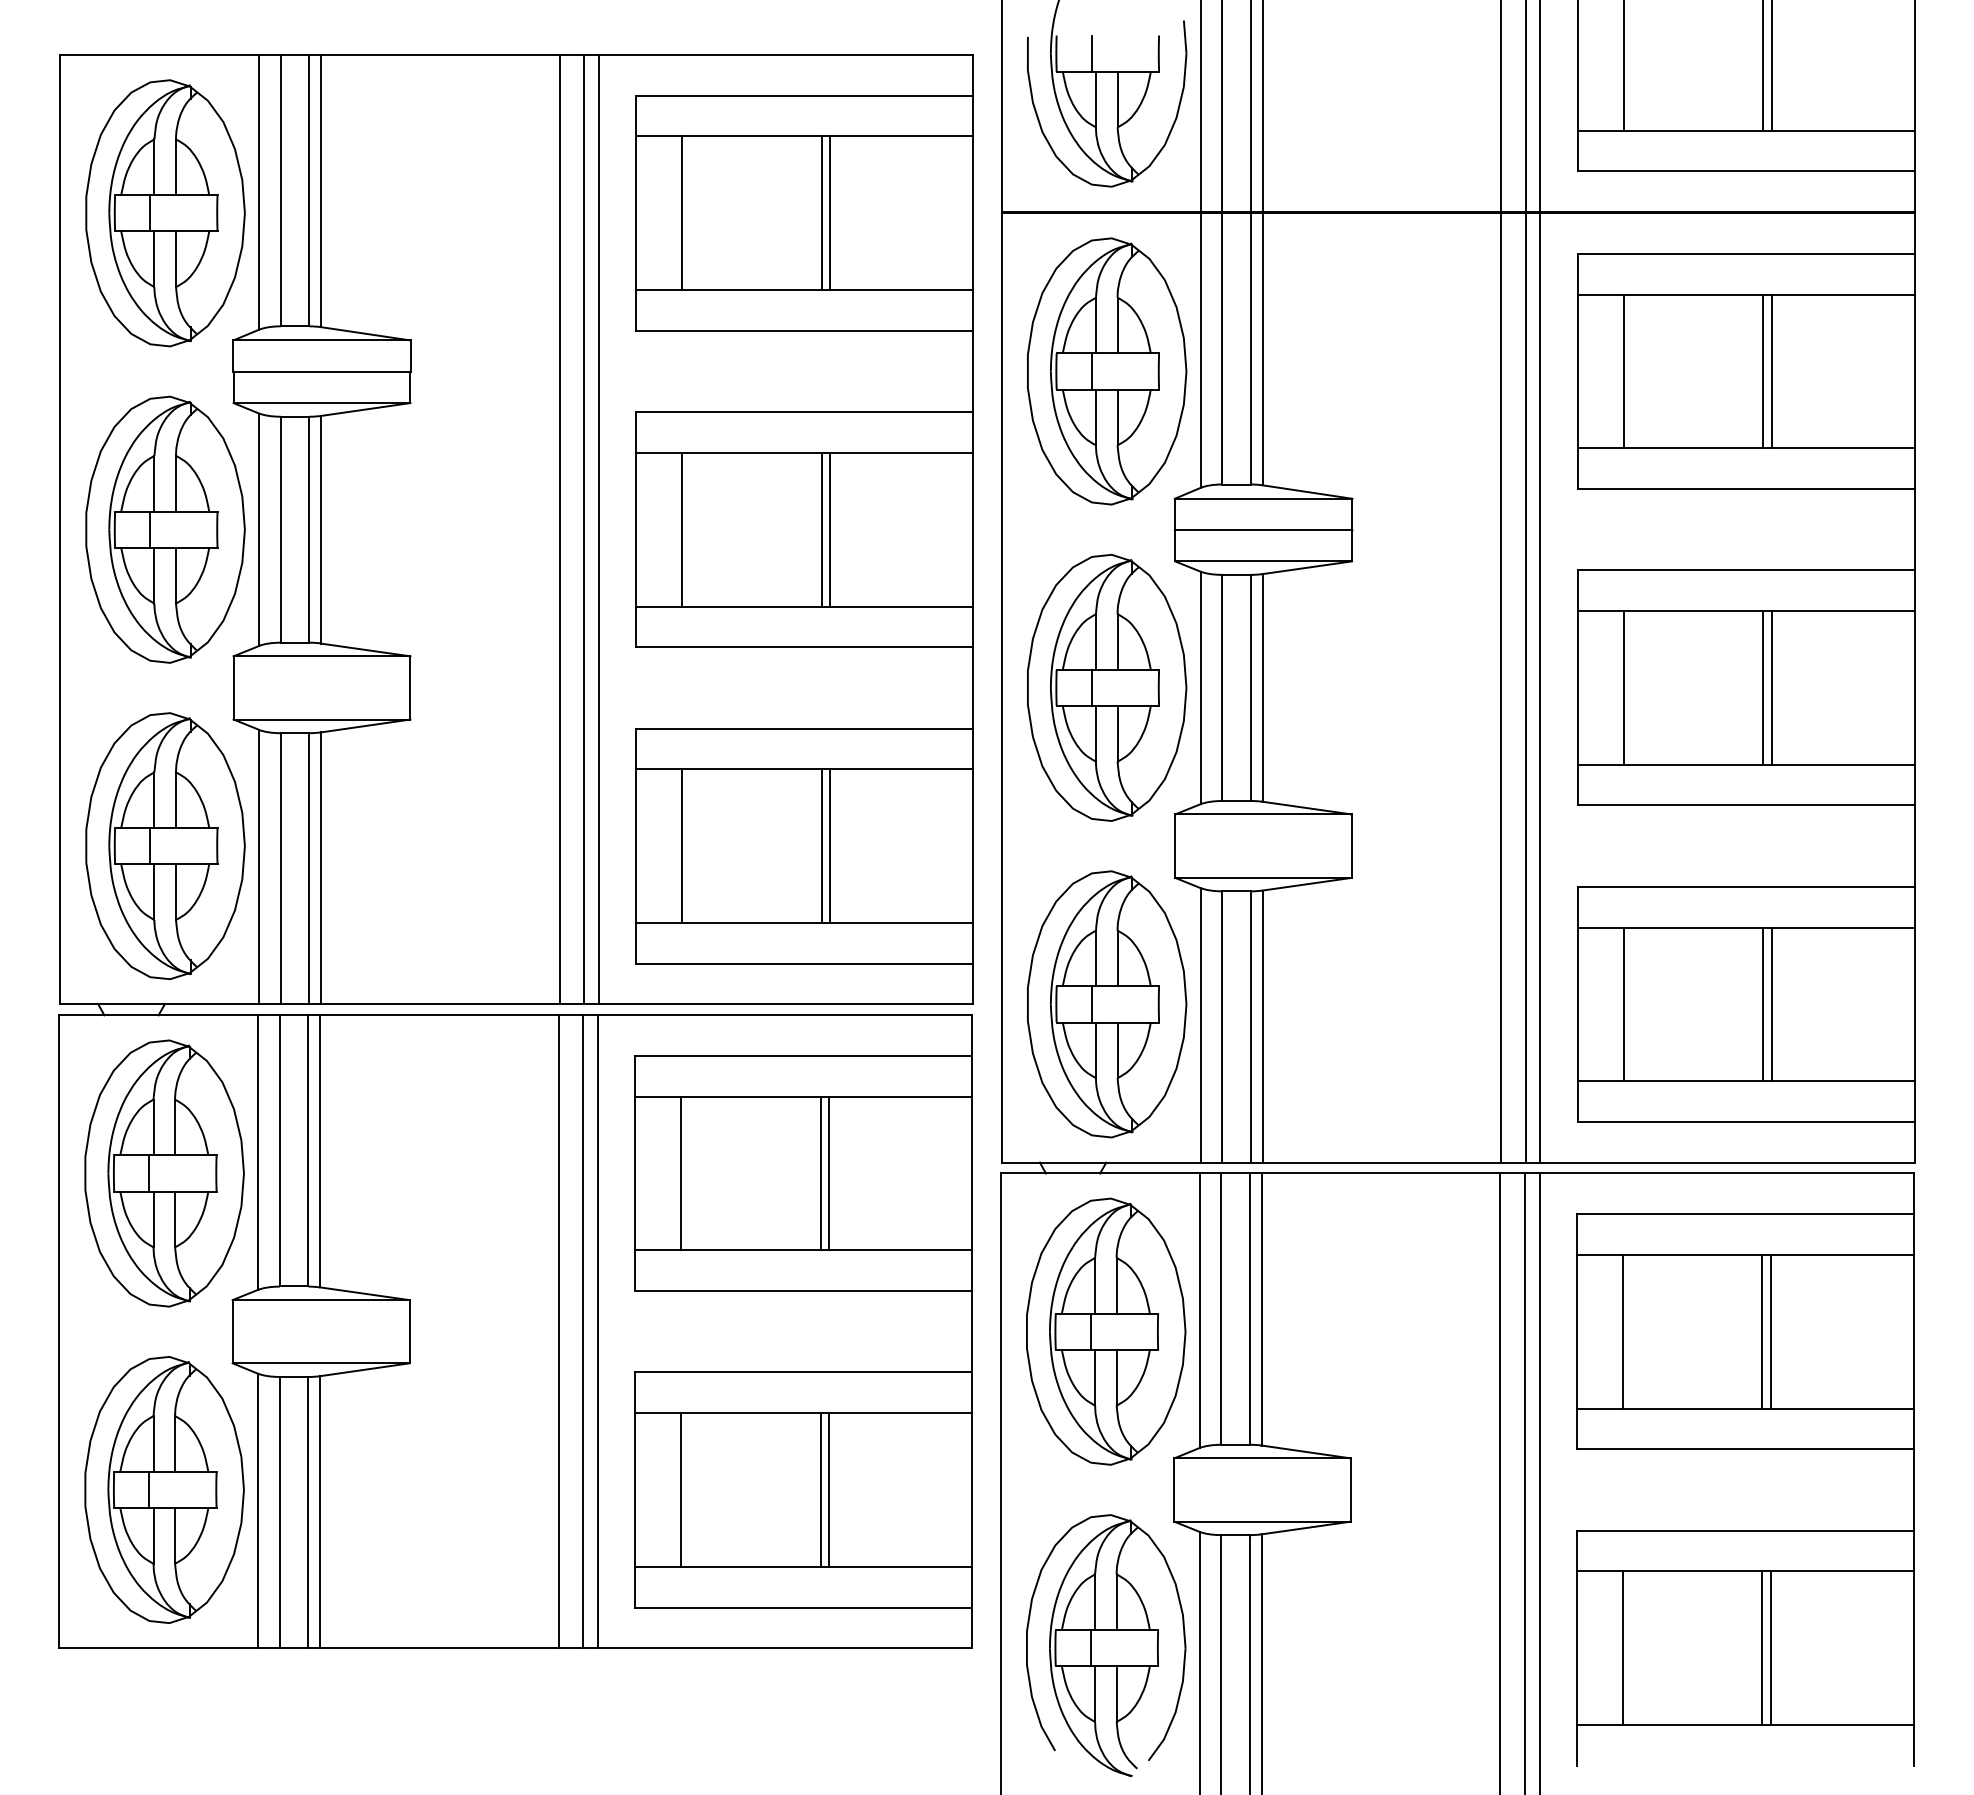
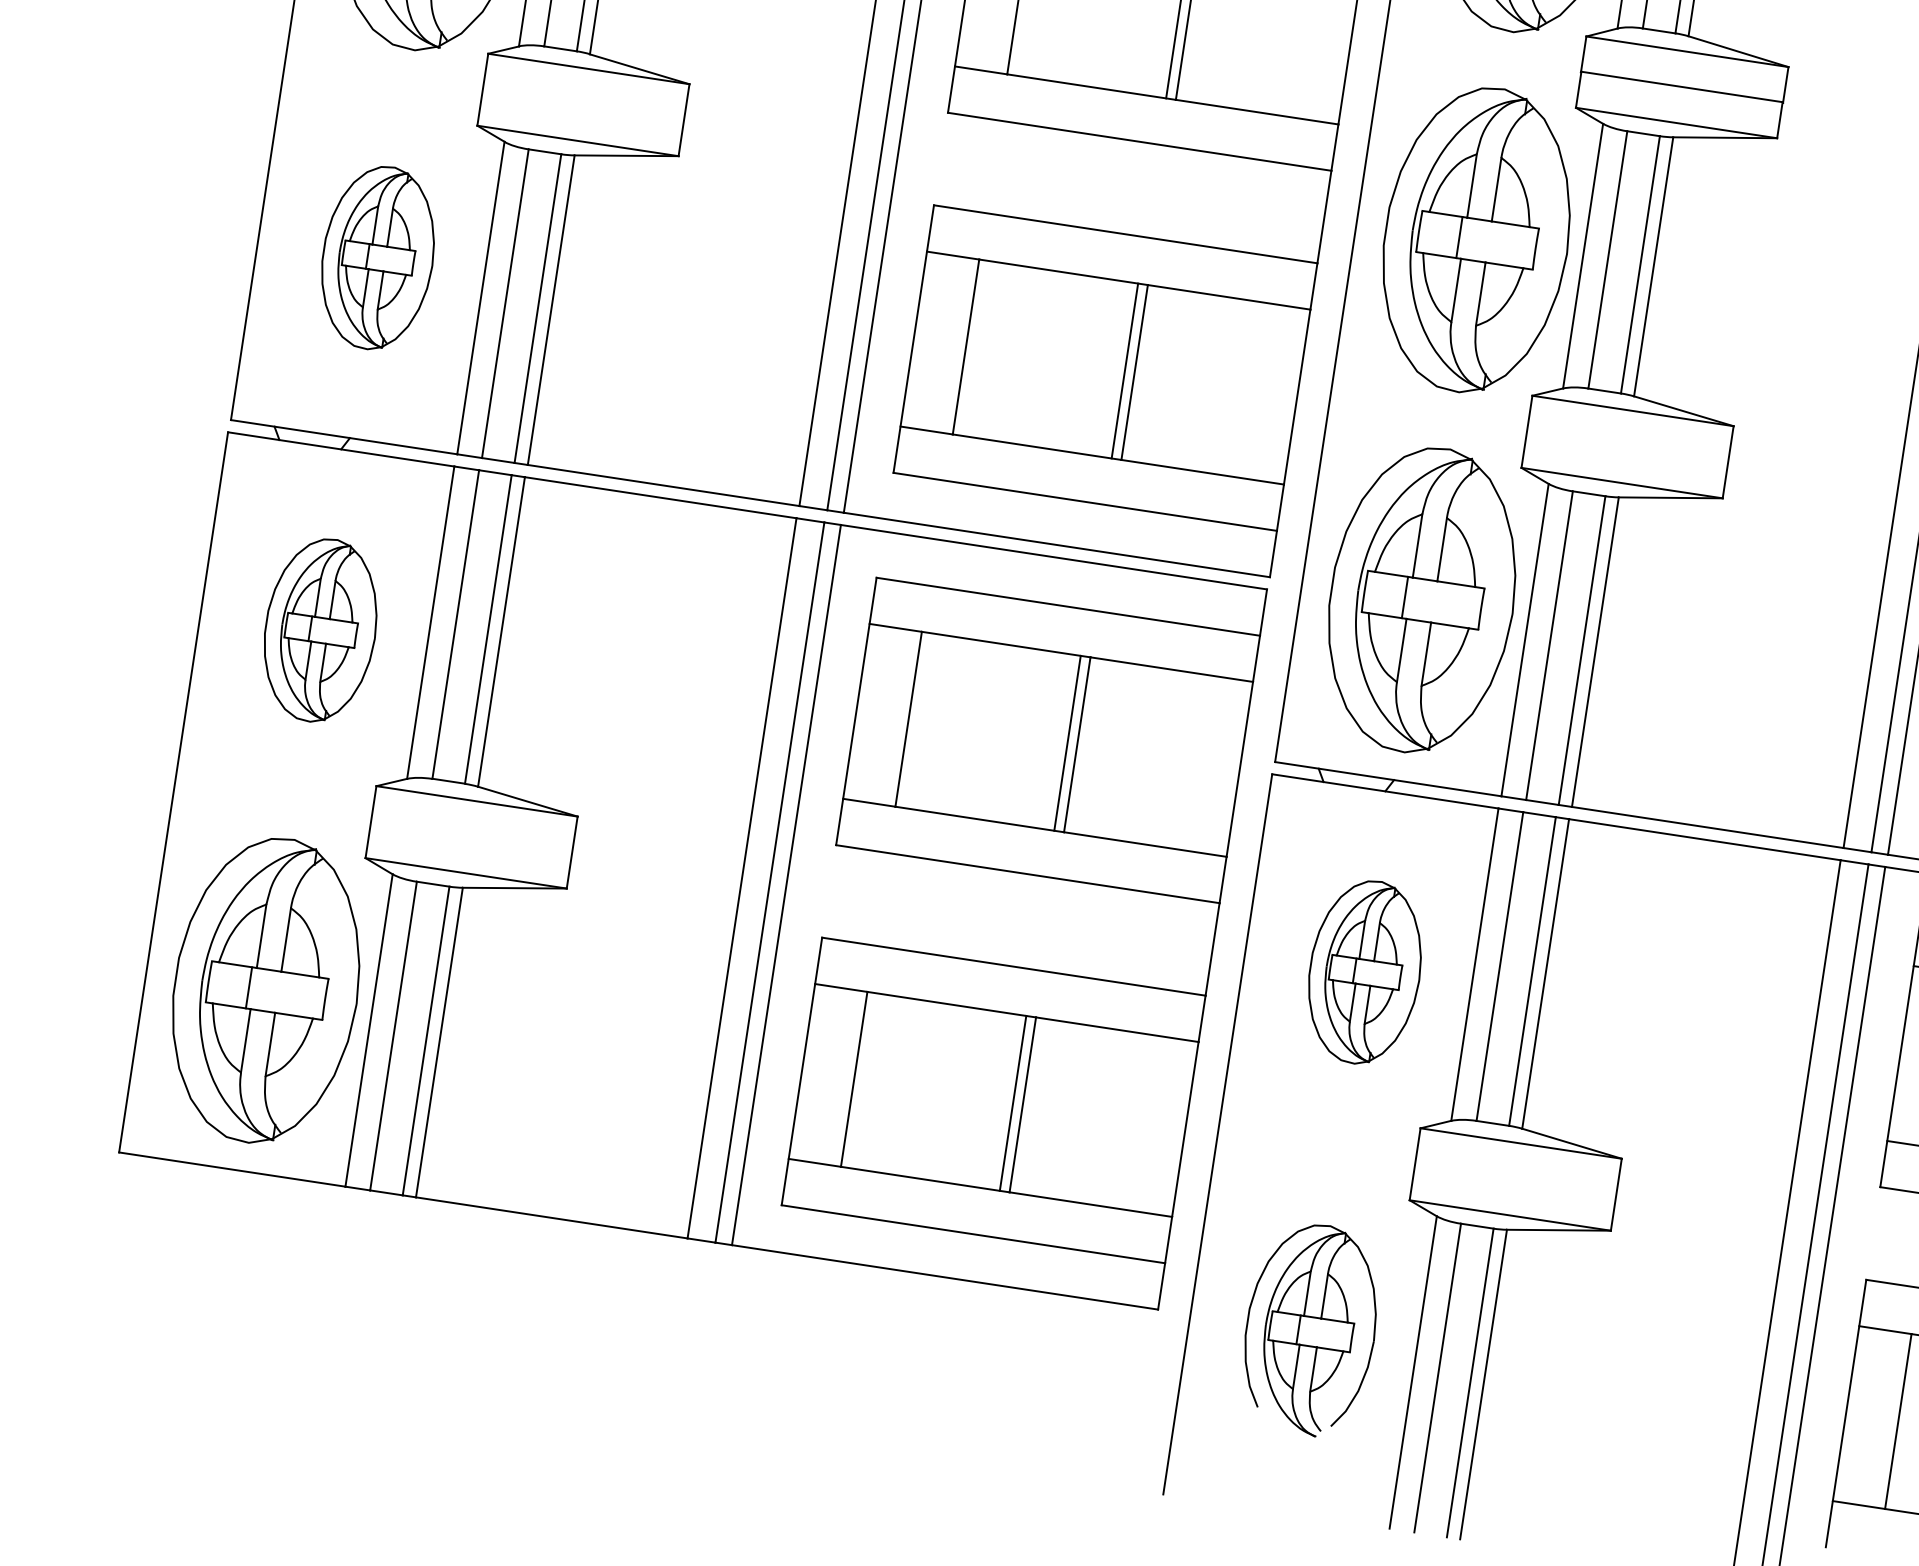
part: (165, 845) -> (378, 257), size x0.6
part: (164, 1173) -> (320, 630), size x0.6
part: (1106, 1331) -> (1365, 972), size x0.6
part: (1106, 1645) -> (1311, 1329), size x0.7

